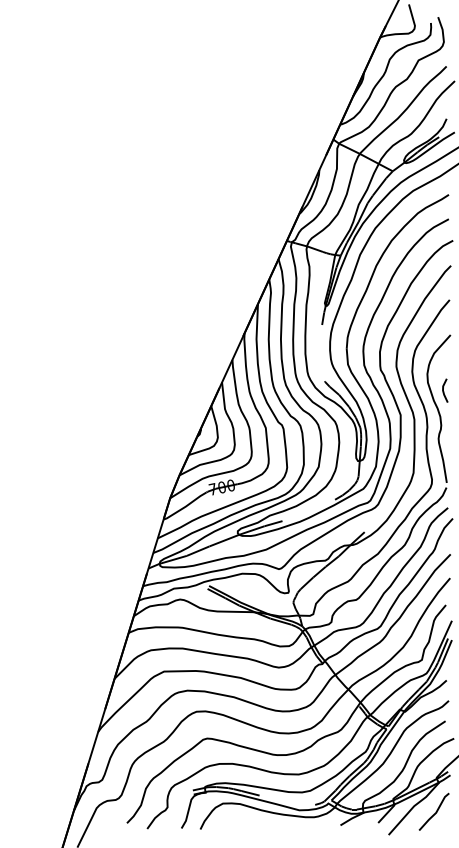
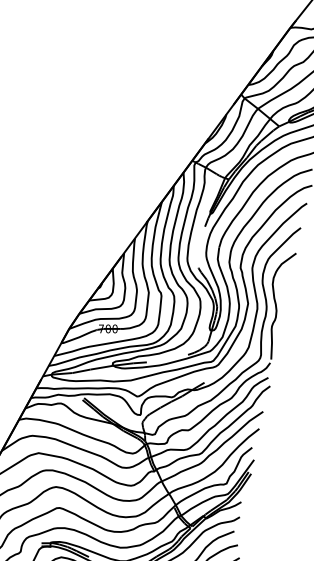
line: (444, 391) -> (283, 293), removed

